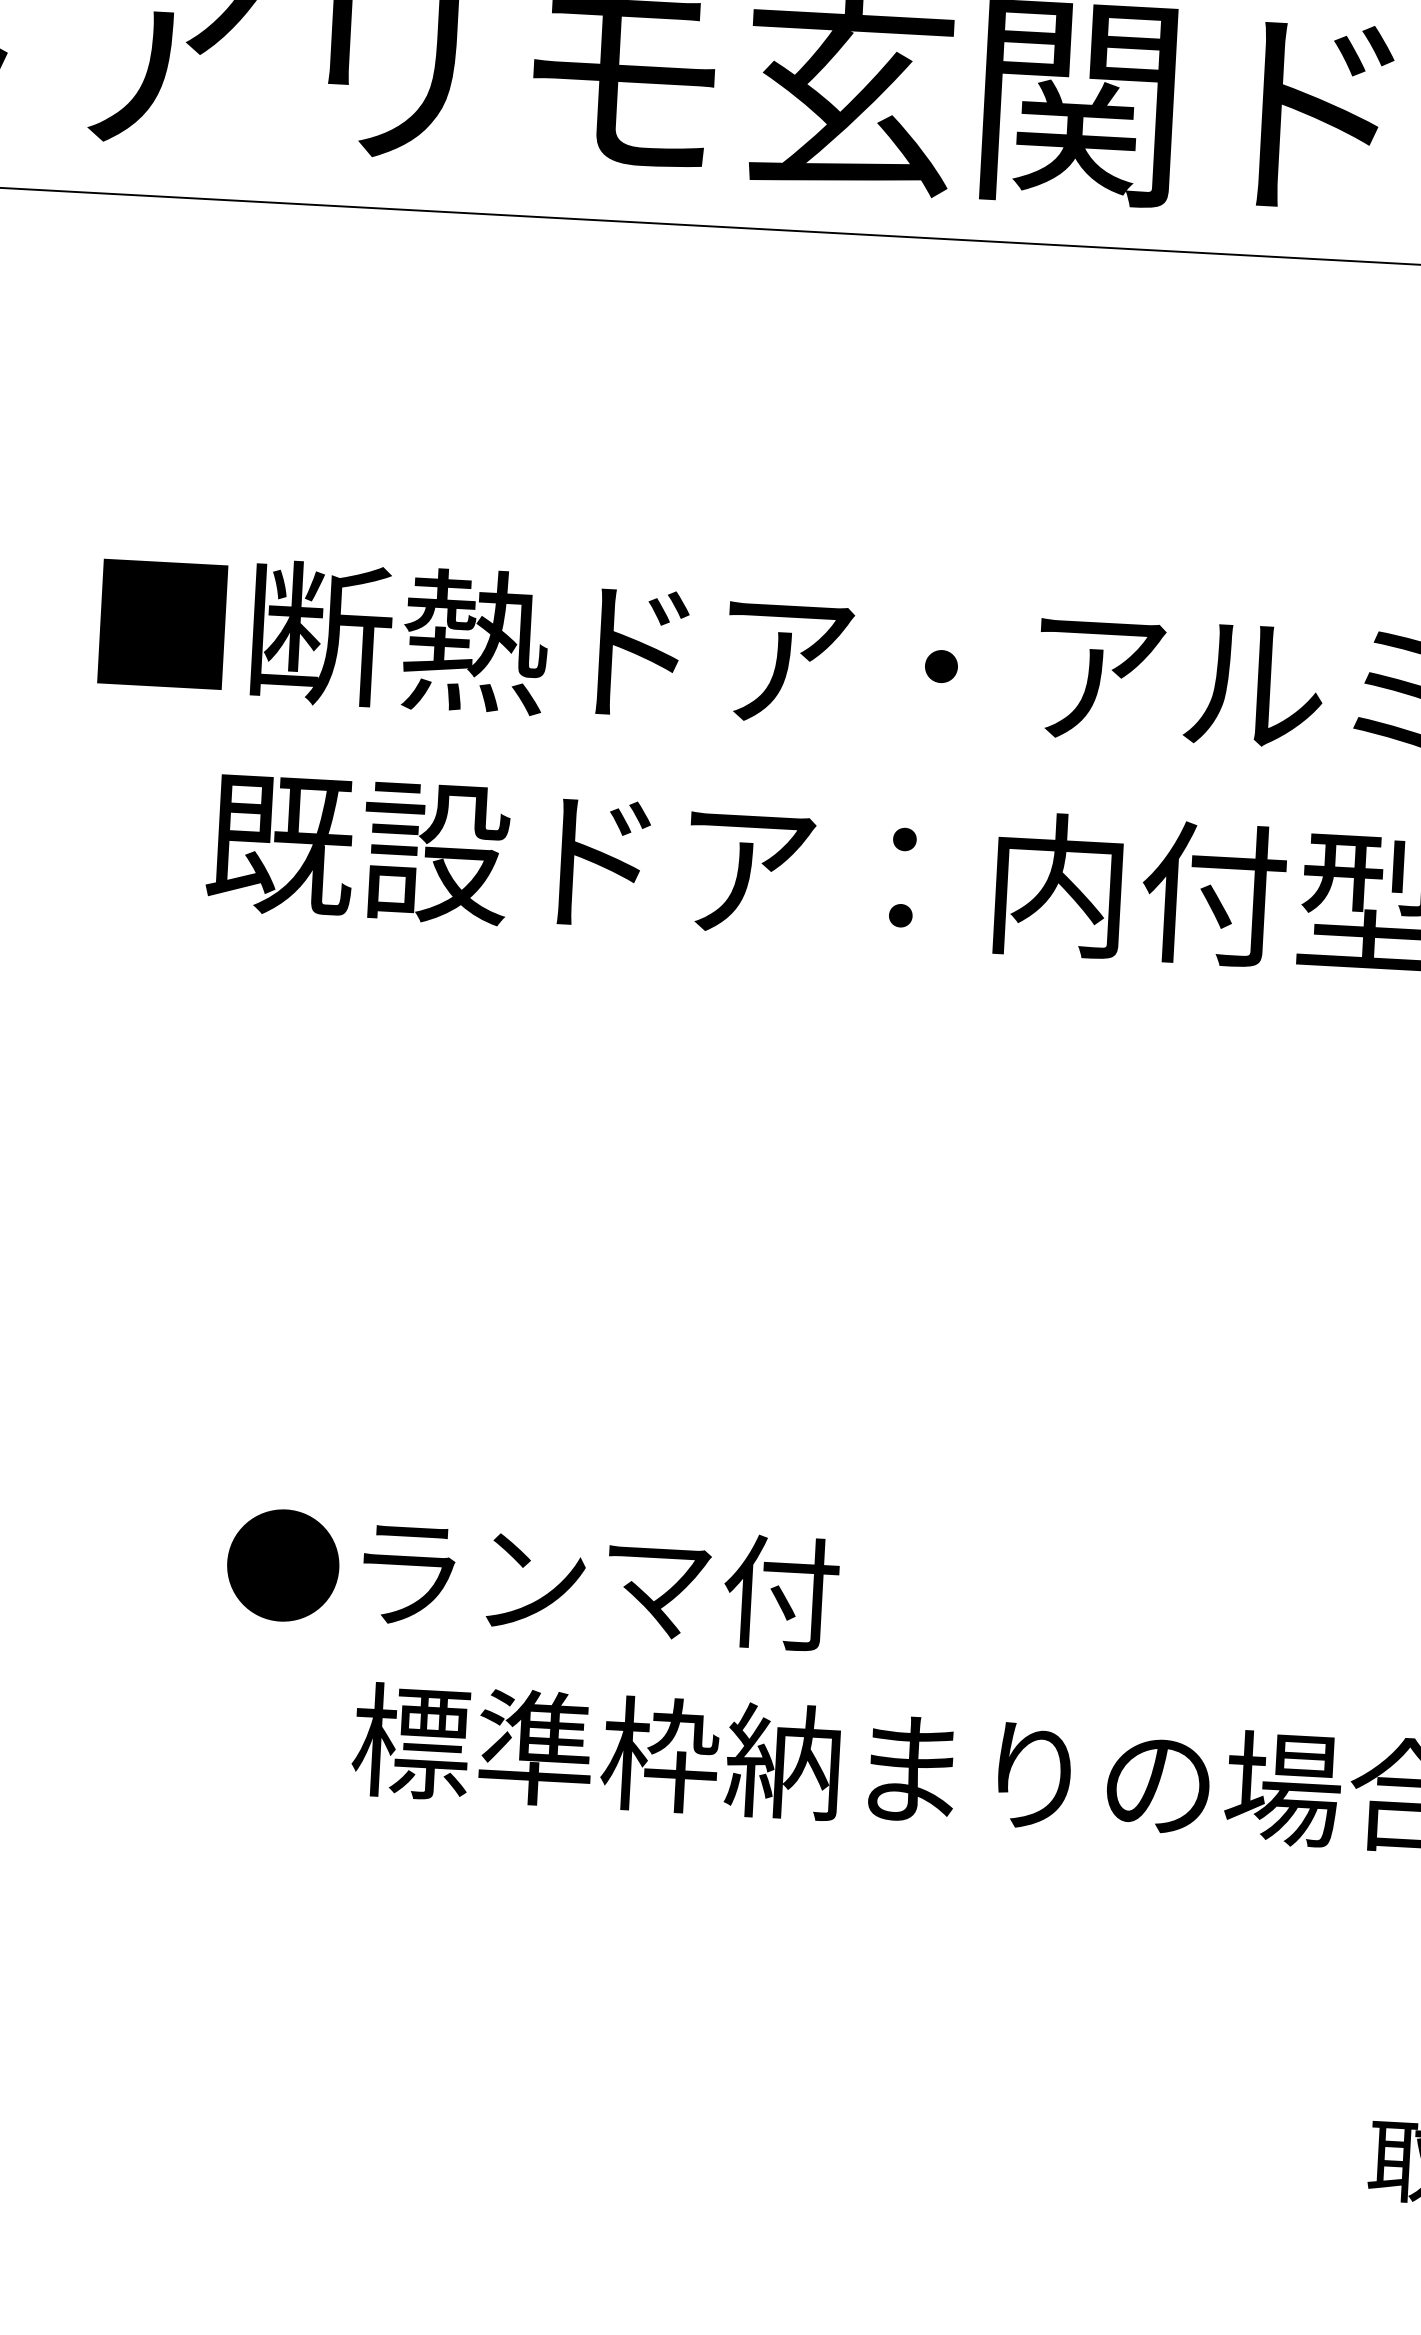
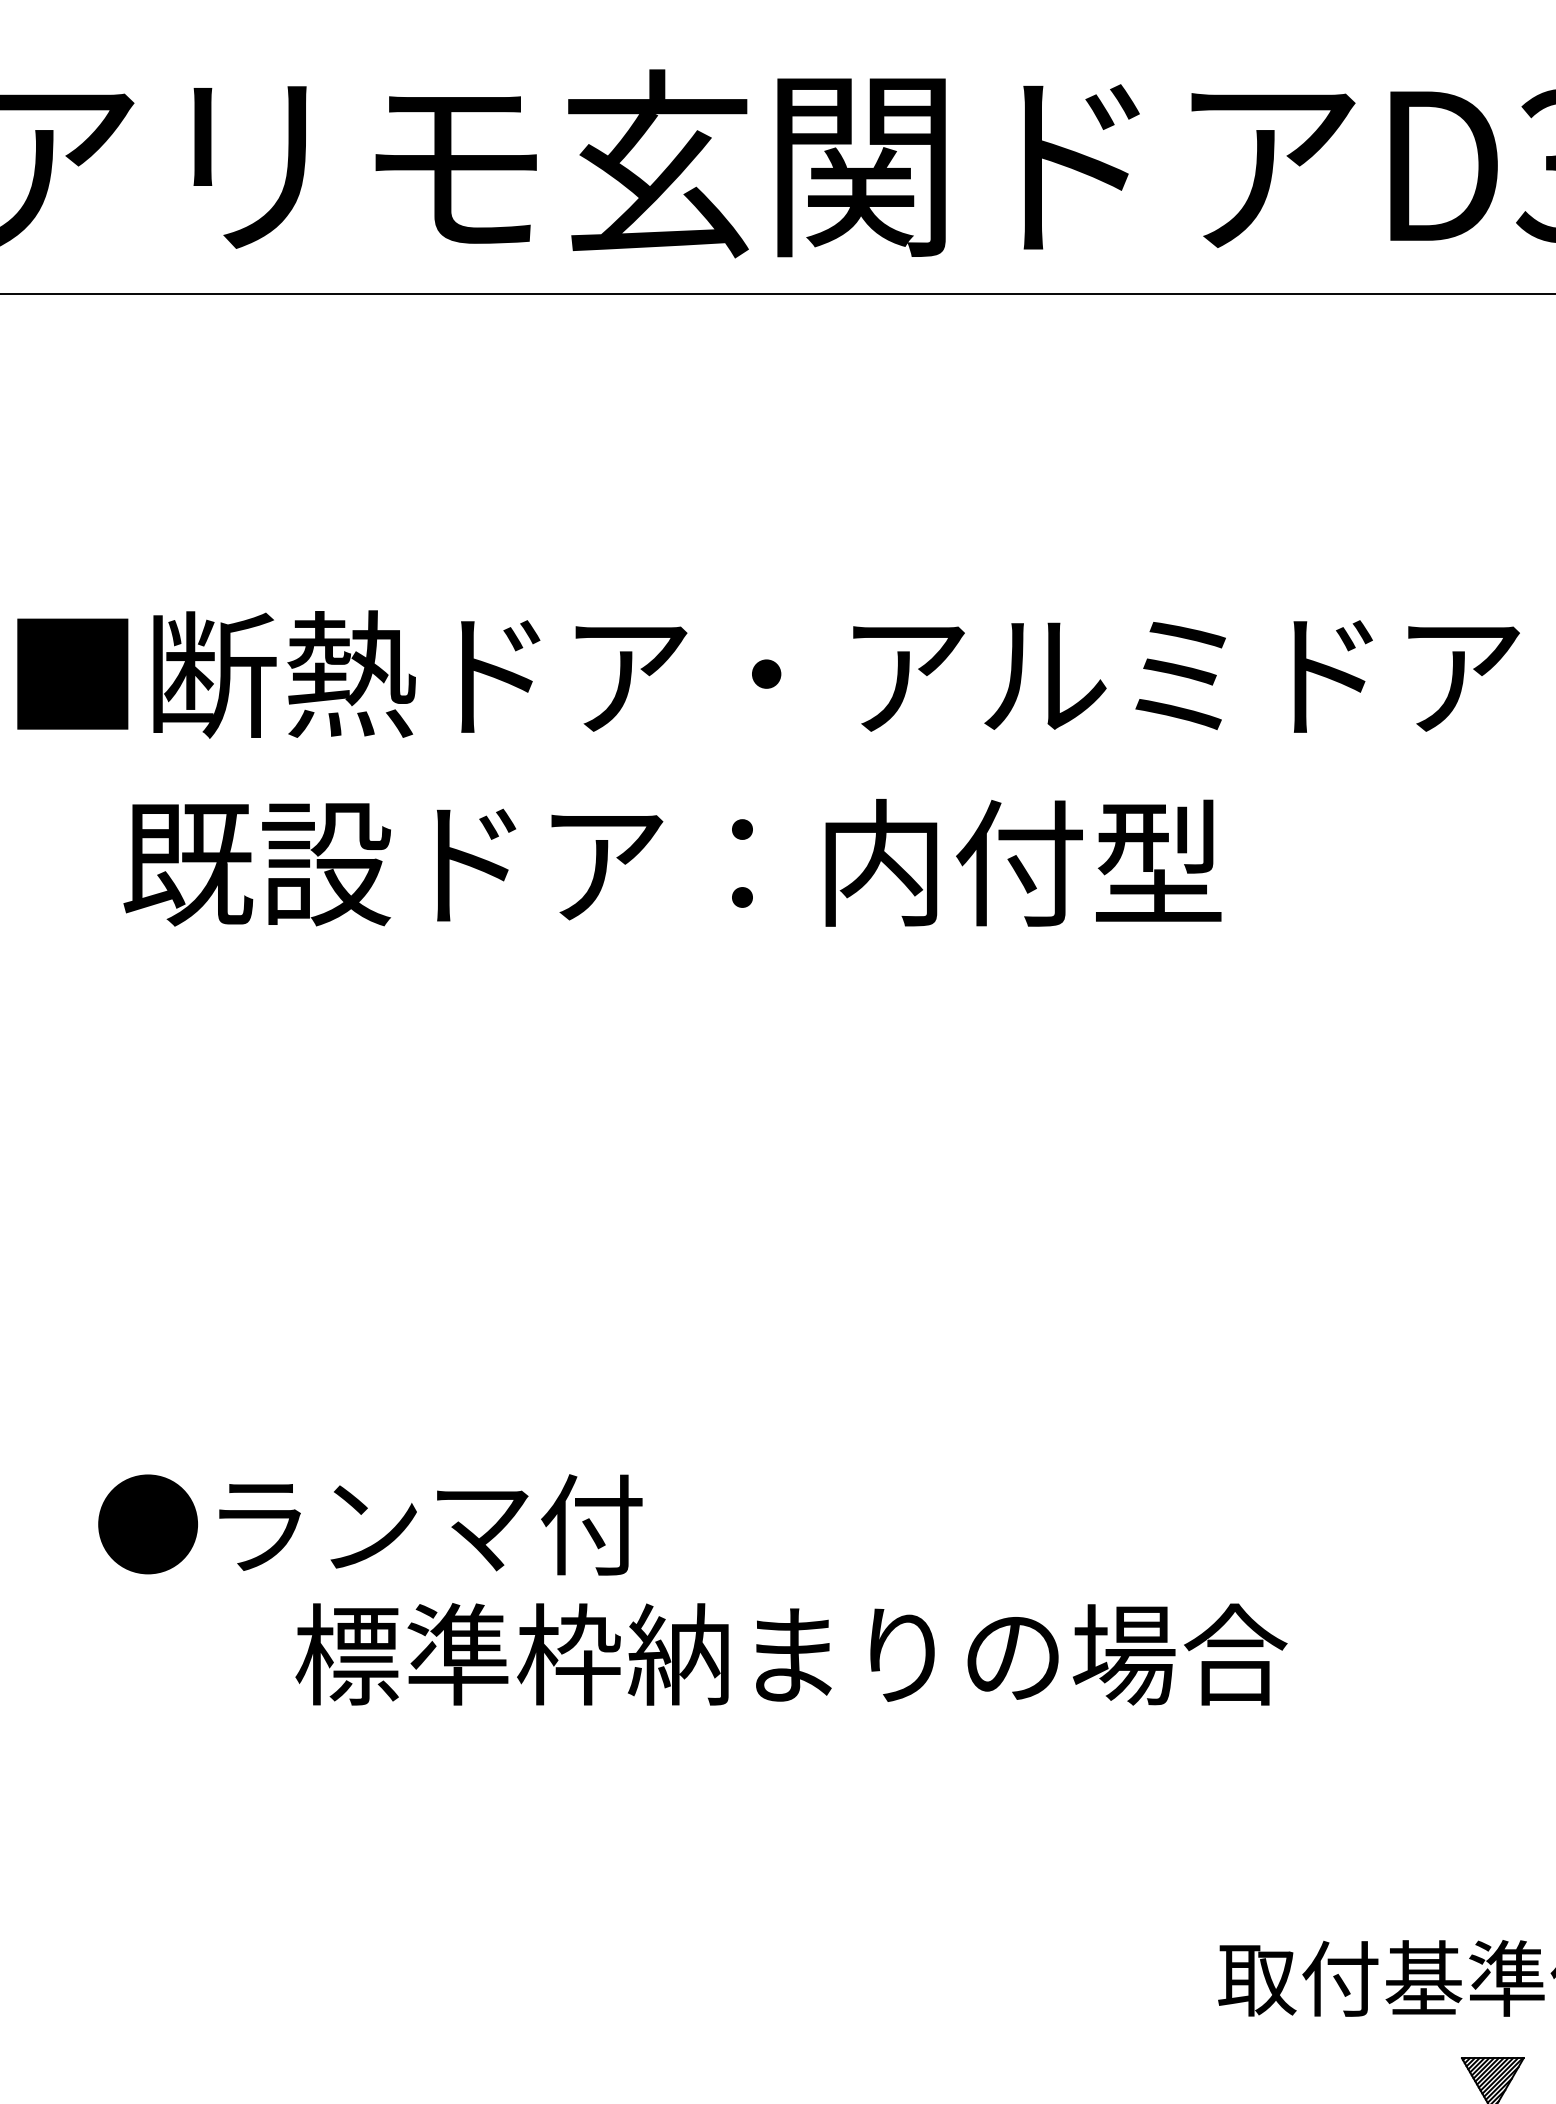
text: (532, 1579) -> (370, 1524), moved

